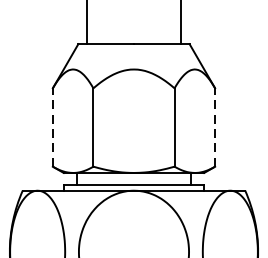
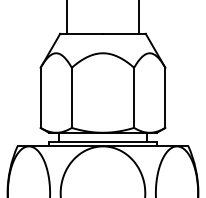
line: (52, 127) -> (40, 97), dashed -> solid
line: (215, 127) -> (165, 97), dashed -> solid

